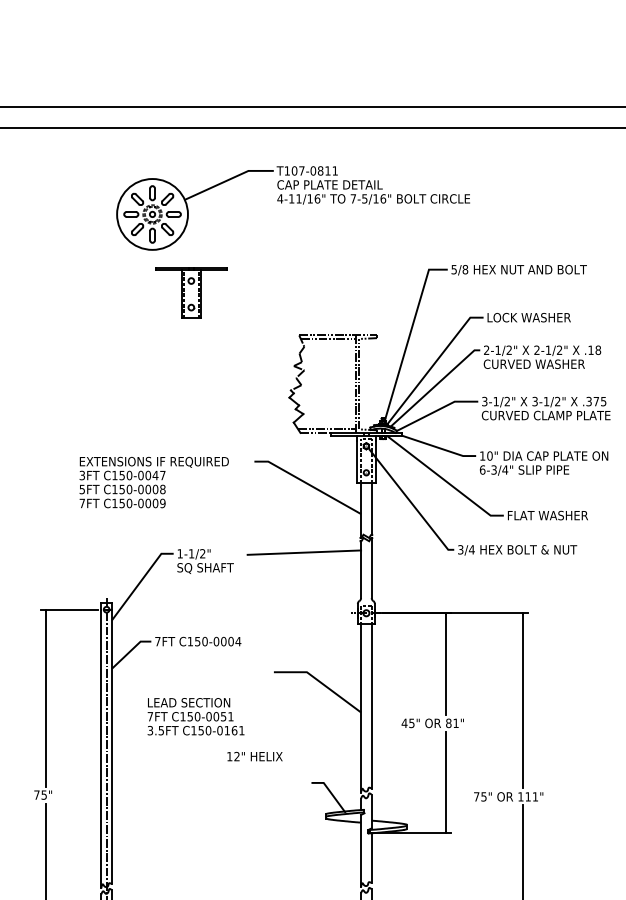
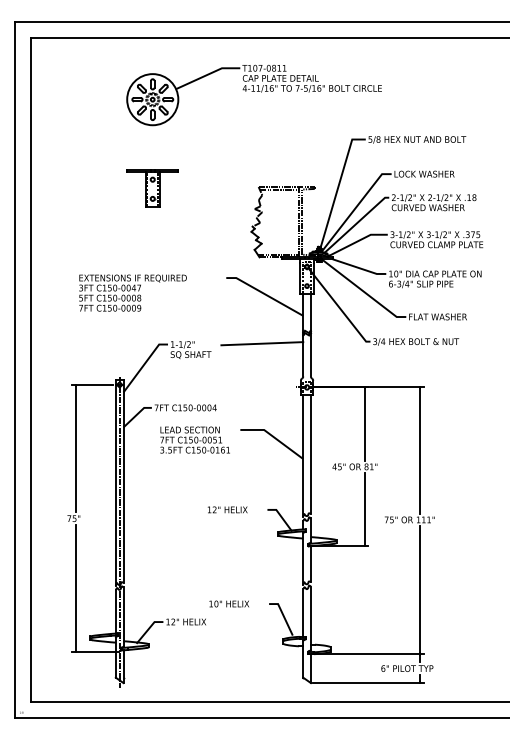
part: (190, 293) -> (152, 188), moved
text: (153, 481) -> (132, 292), moved
text: (195, 715) -> (194, 439), moved
text: (254, 756) -> (227, 509), moved

